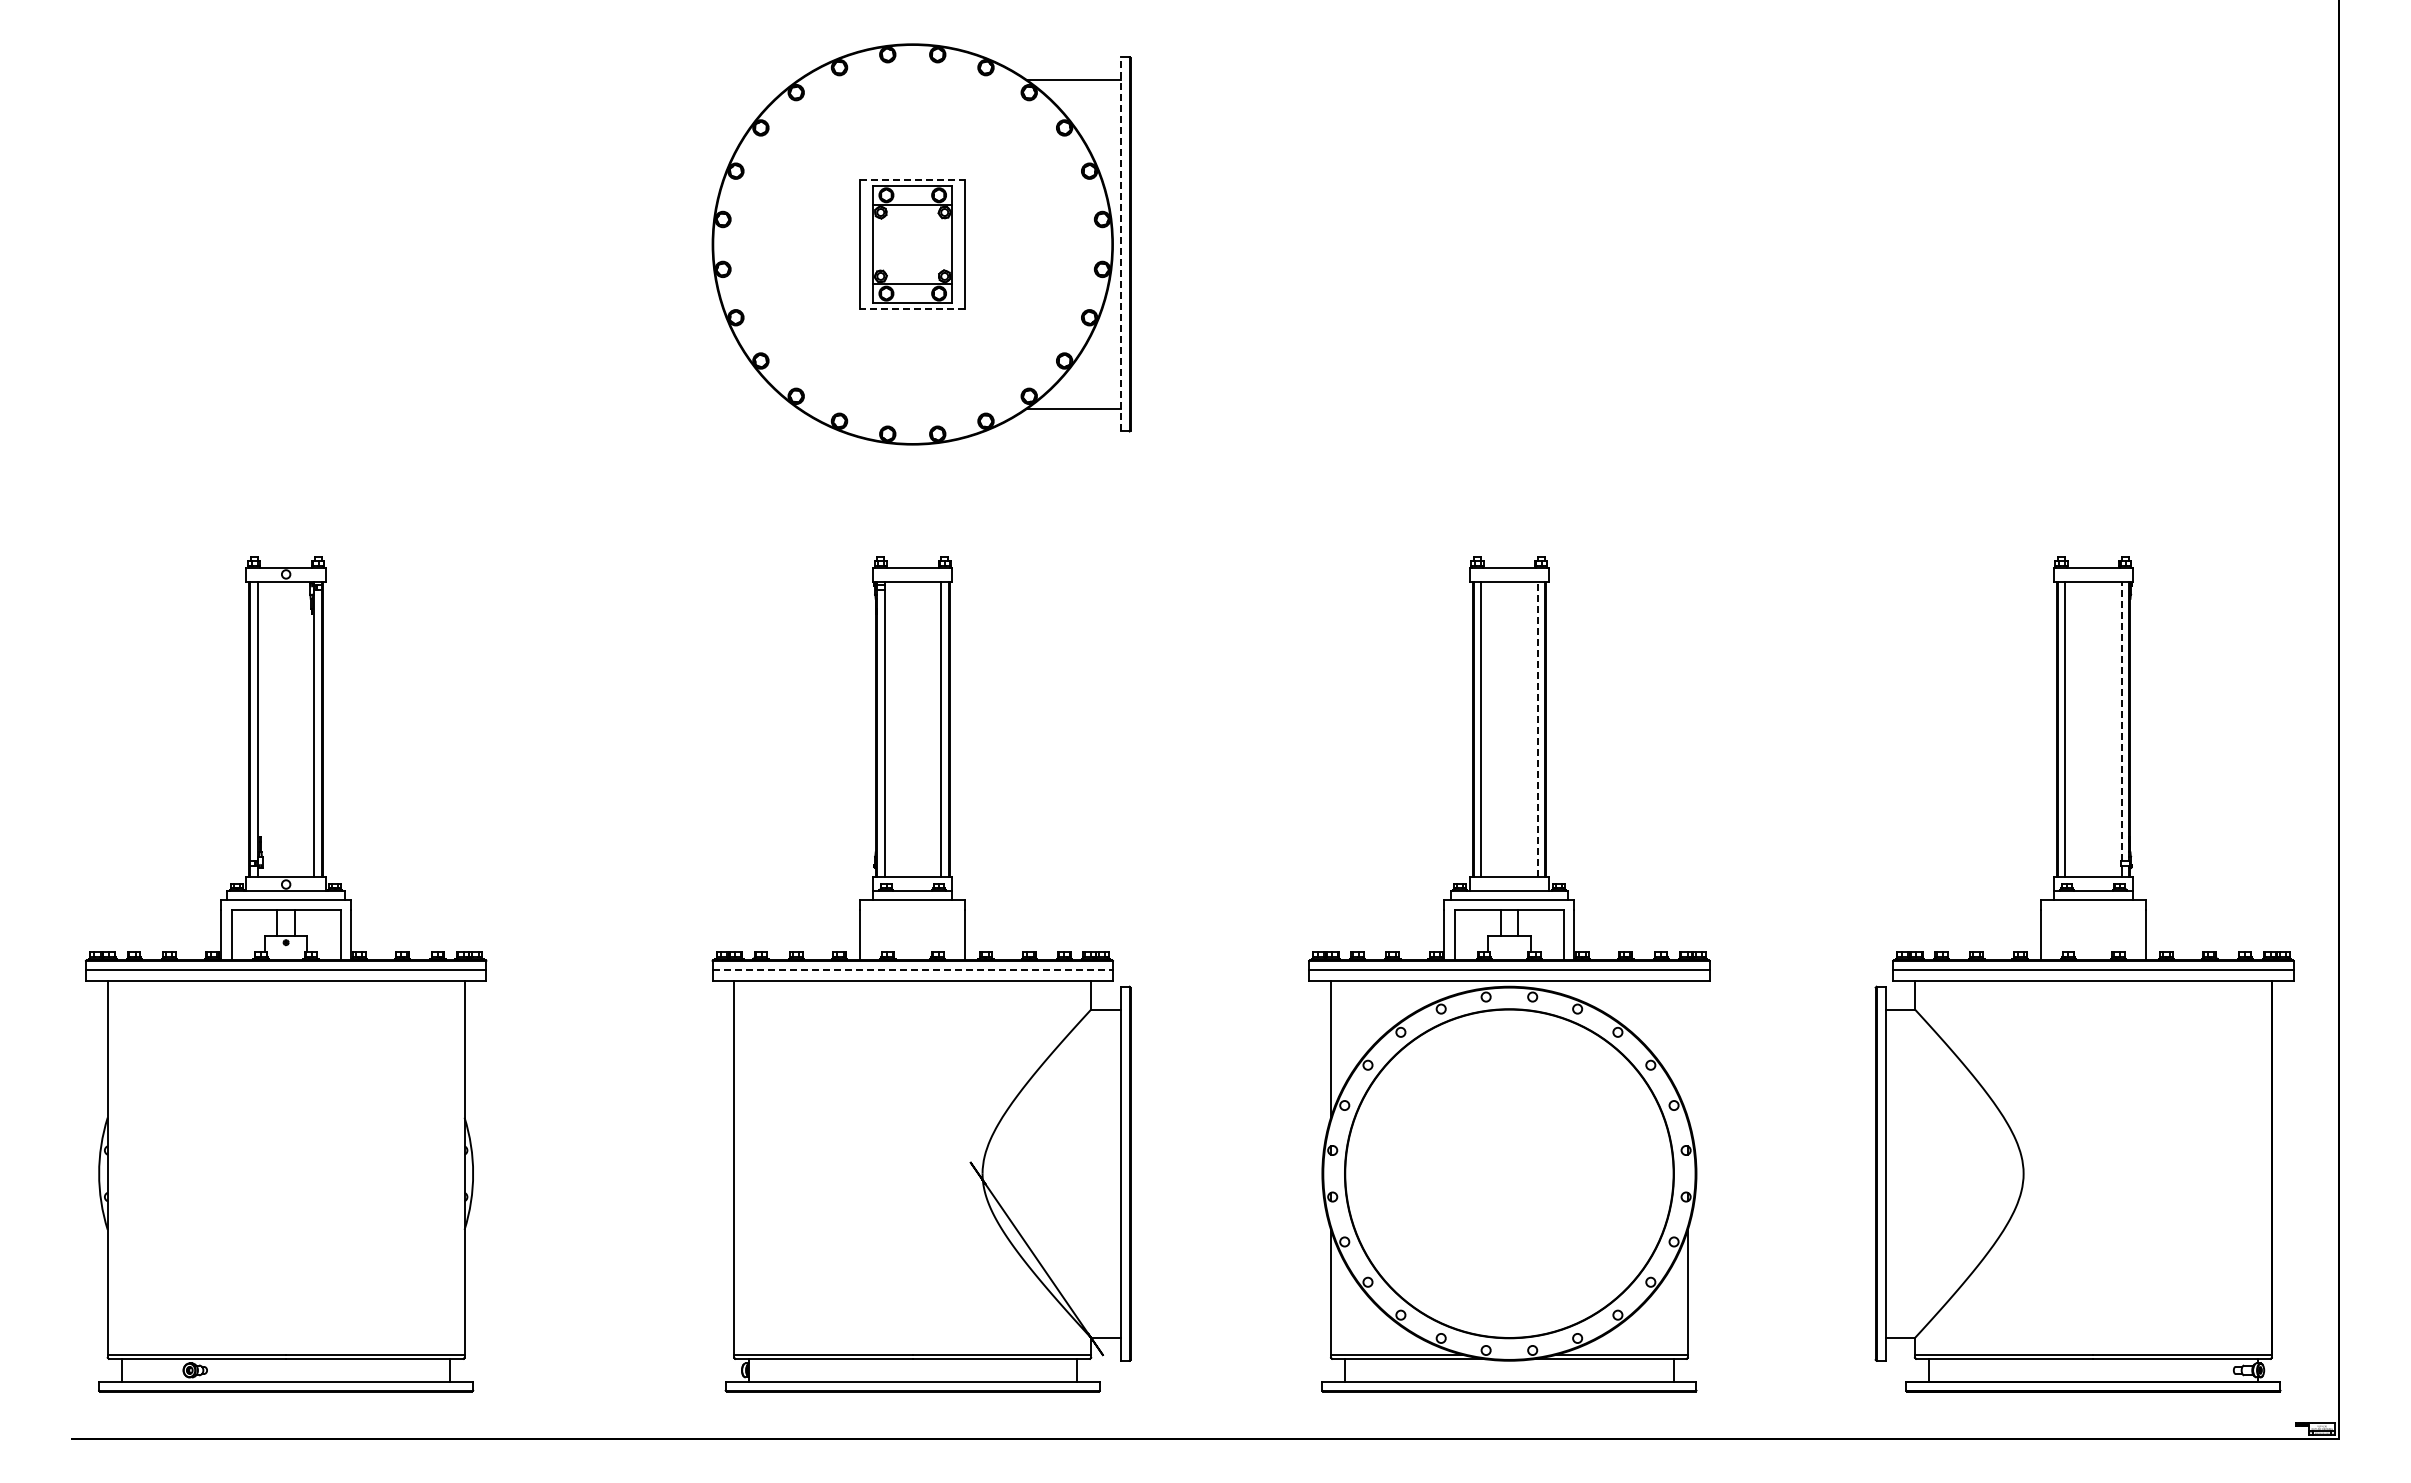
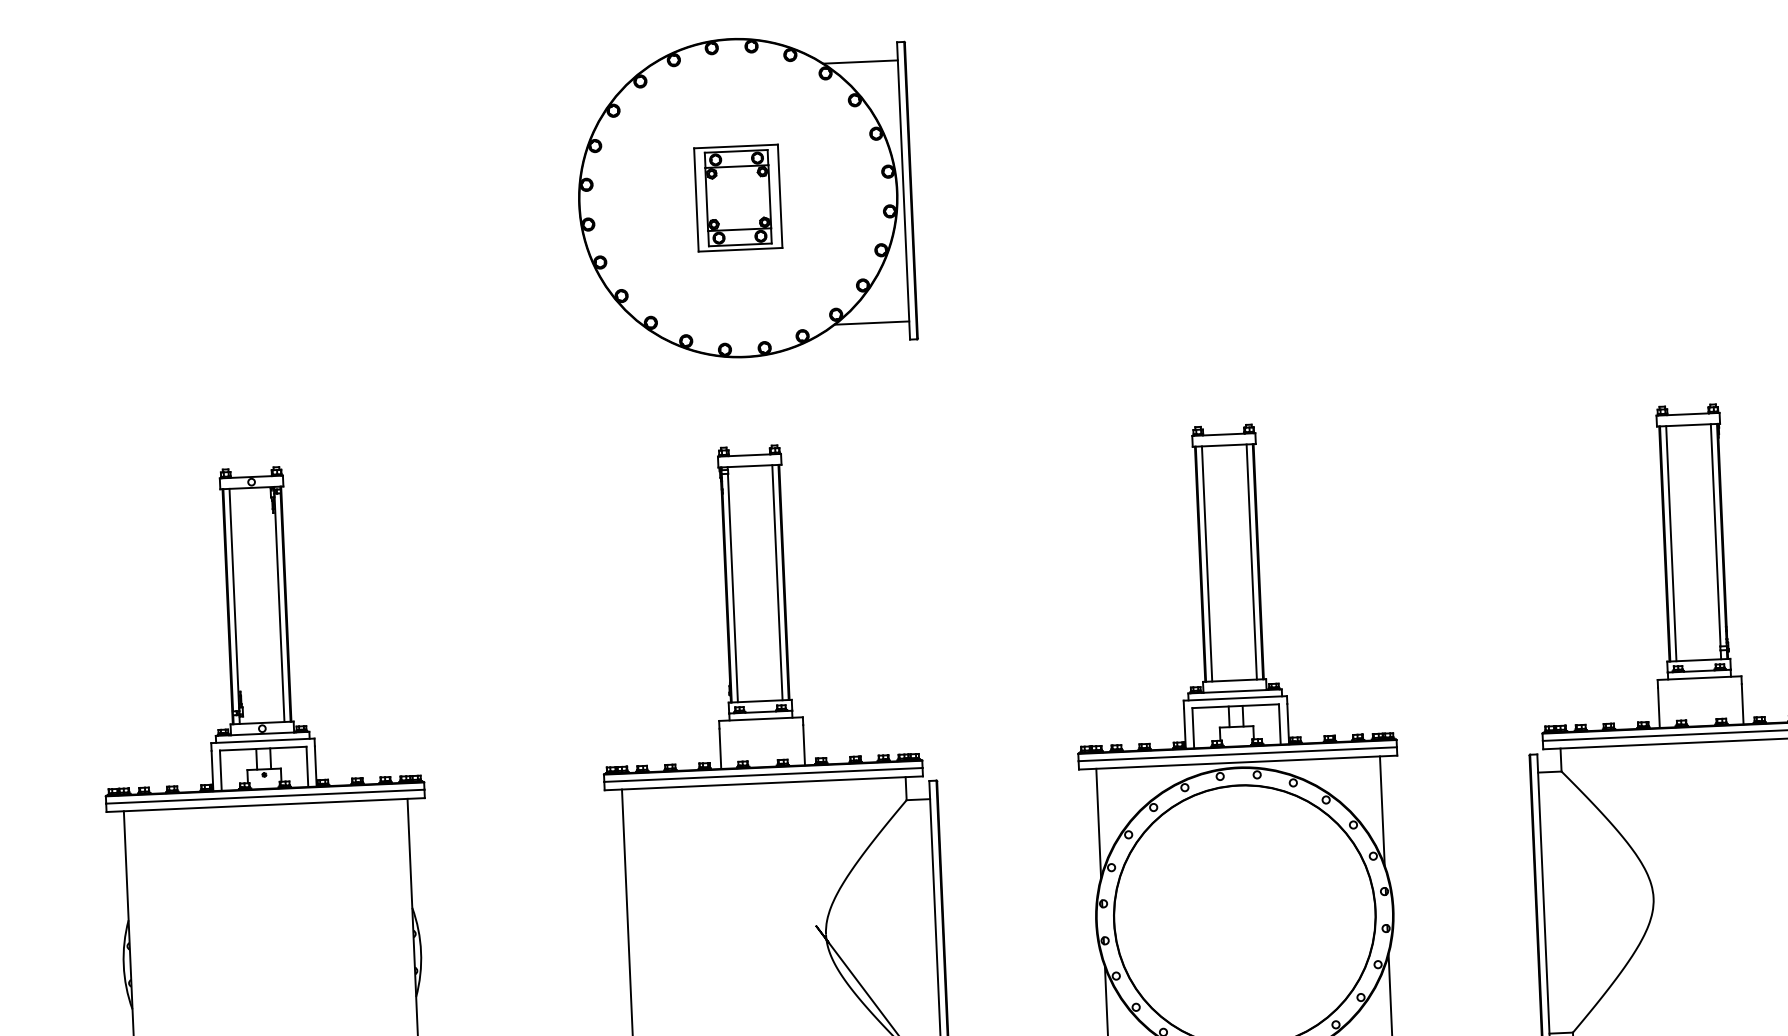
line: (912, 179) -> (735, 146), dashed -> solid
line: (1120, 243) -> (903, 190), dashed -> solid
line: (912, 309) -> (740, 249), dashed -> solid
line: (2121, 721) -> (1715, 535), dashed -> solid
line: (1537, 729) -> (1251, 562), dashed -> solid
line: (913, 970) -> (764, 775), dashed -> solid
line: (1687, 1048) -> (1382, 810), added

